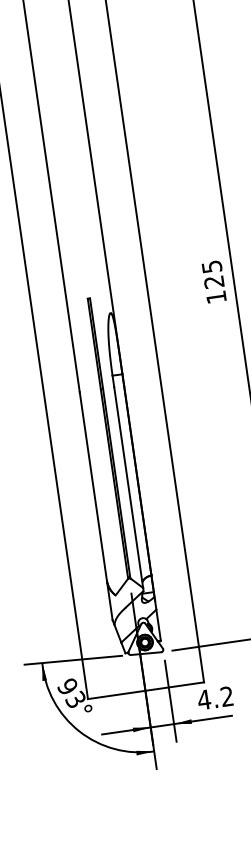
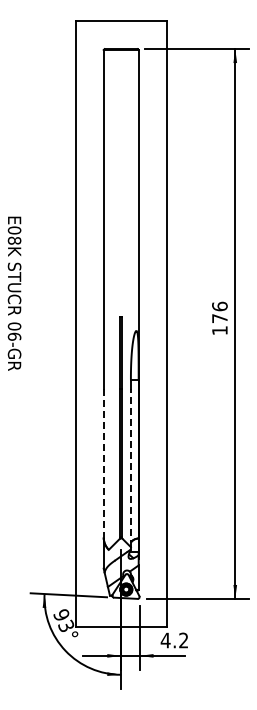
text: (212, 274) -> (219, 312), 125 -> 176
line: (93, 486) -> (103, 463), solid -> dashed
line: (128, 487) -> (130, 467), solid -> dashed

